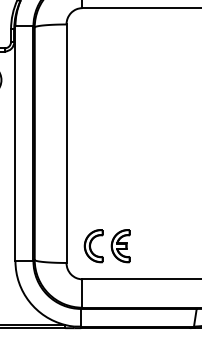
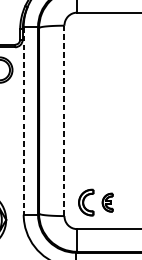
line: (15, 143) -> (23, 120), solid -> dashed
line: (66, 144) -> (64, 121), solid -> dashed
part: (120, 246) -> (107, 202), size x0.7

